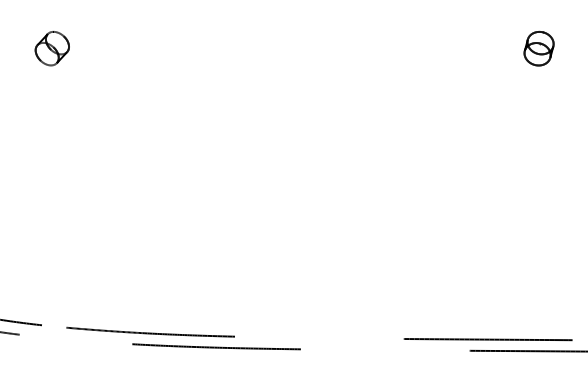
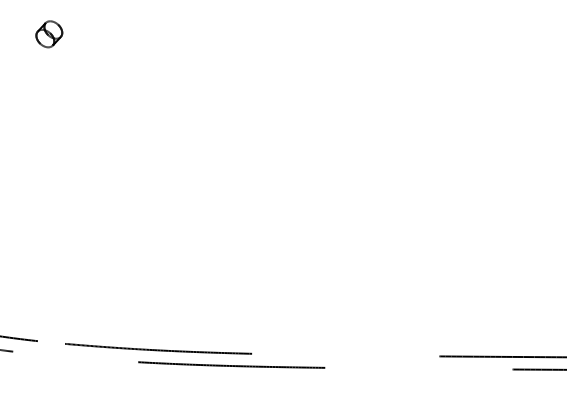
part: (51, 48) -> (48, 34), size x0.7

